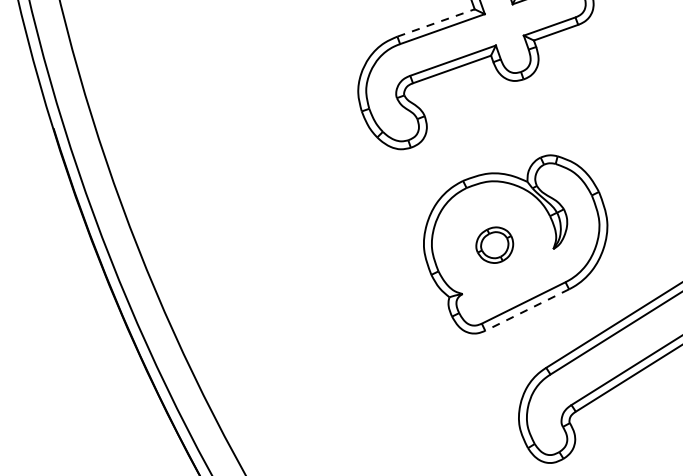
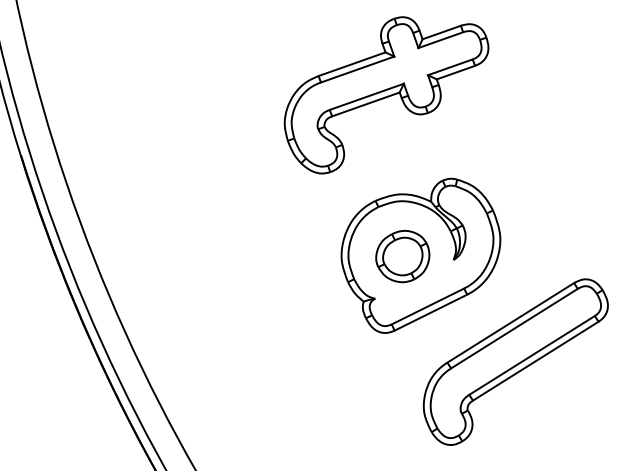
line: (436, 23) -> (352, 64), dashed -> solid
part: (494, 245) -> (402, 256), size x1.67
line: (526, 309) -> (430, 312), dashed -> solid

